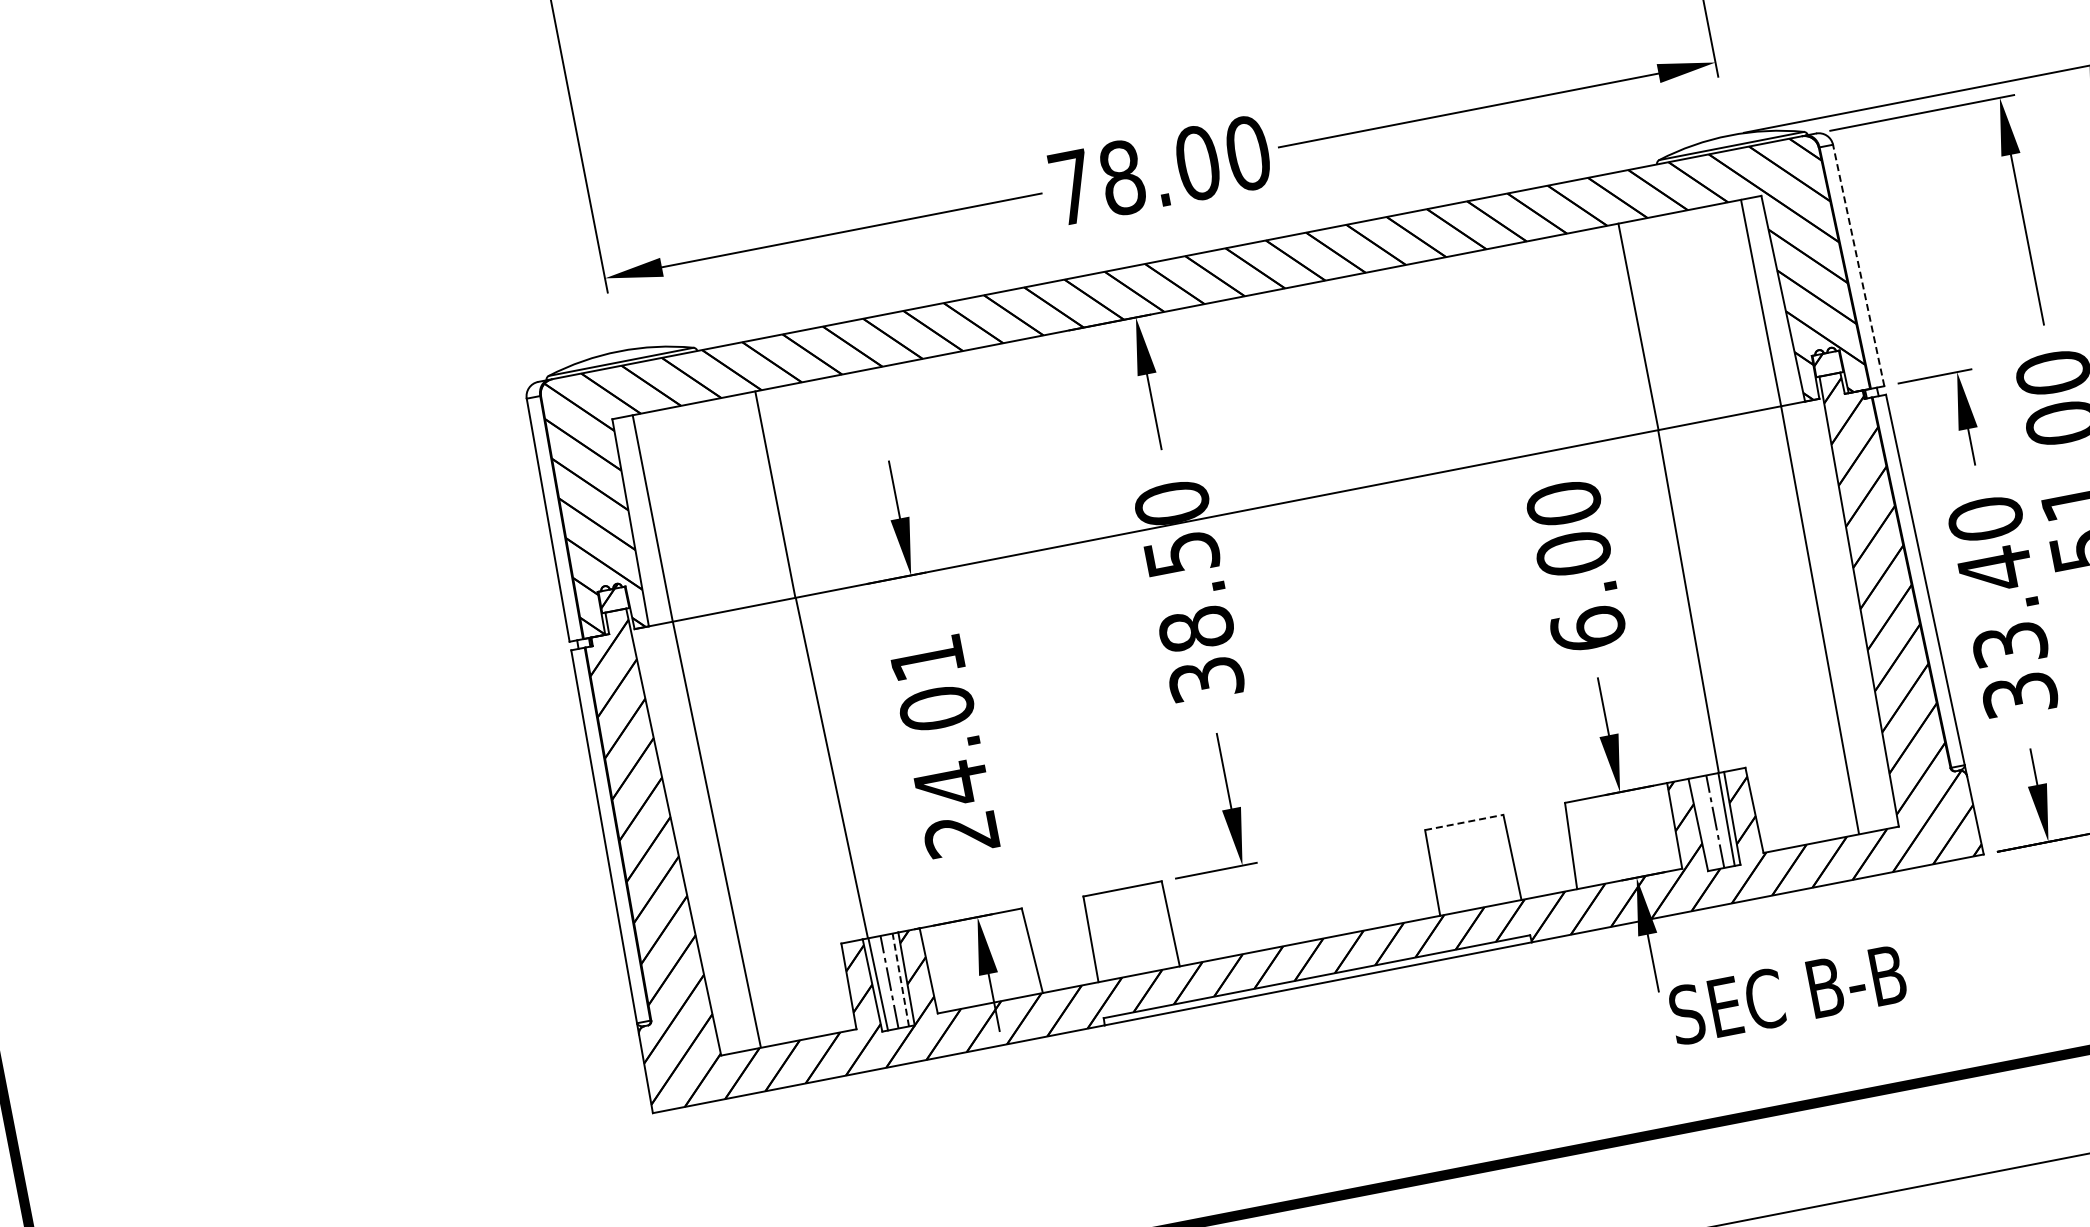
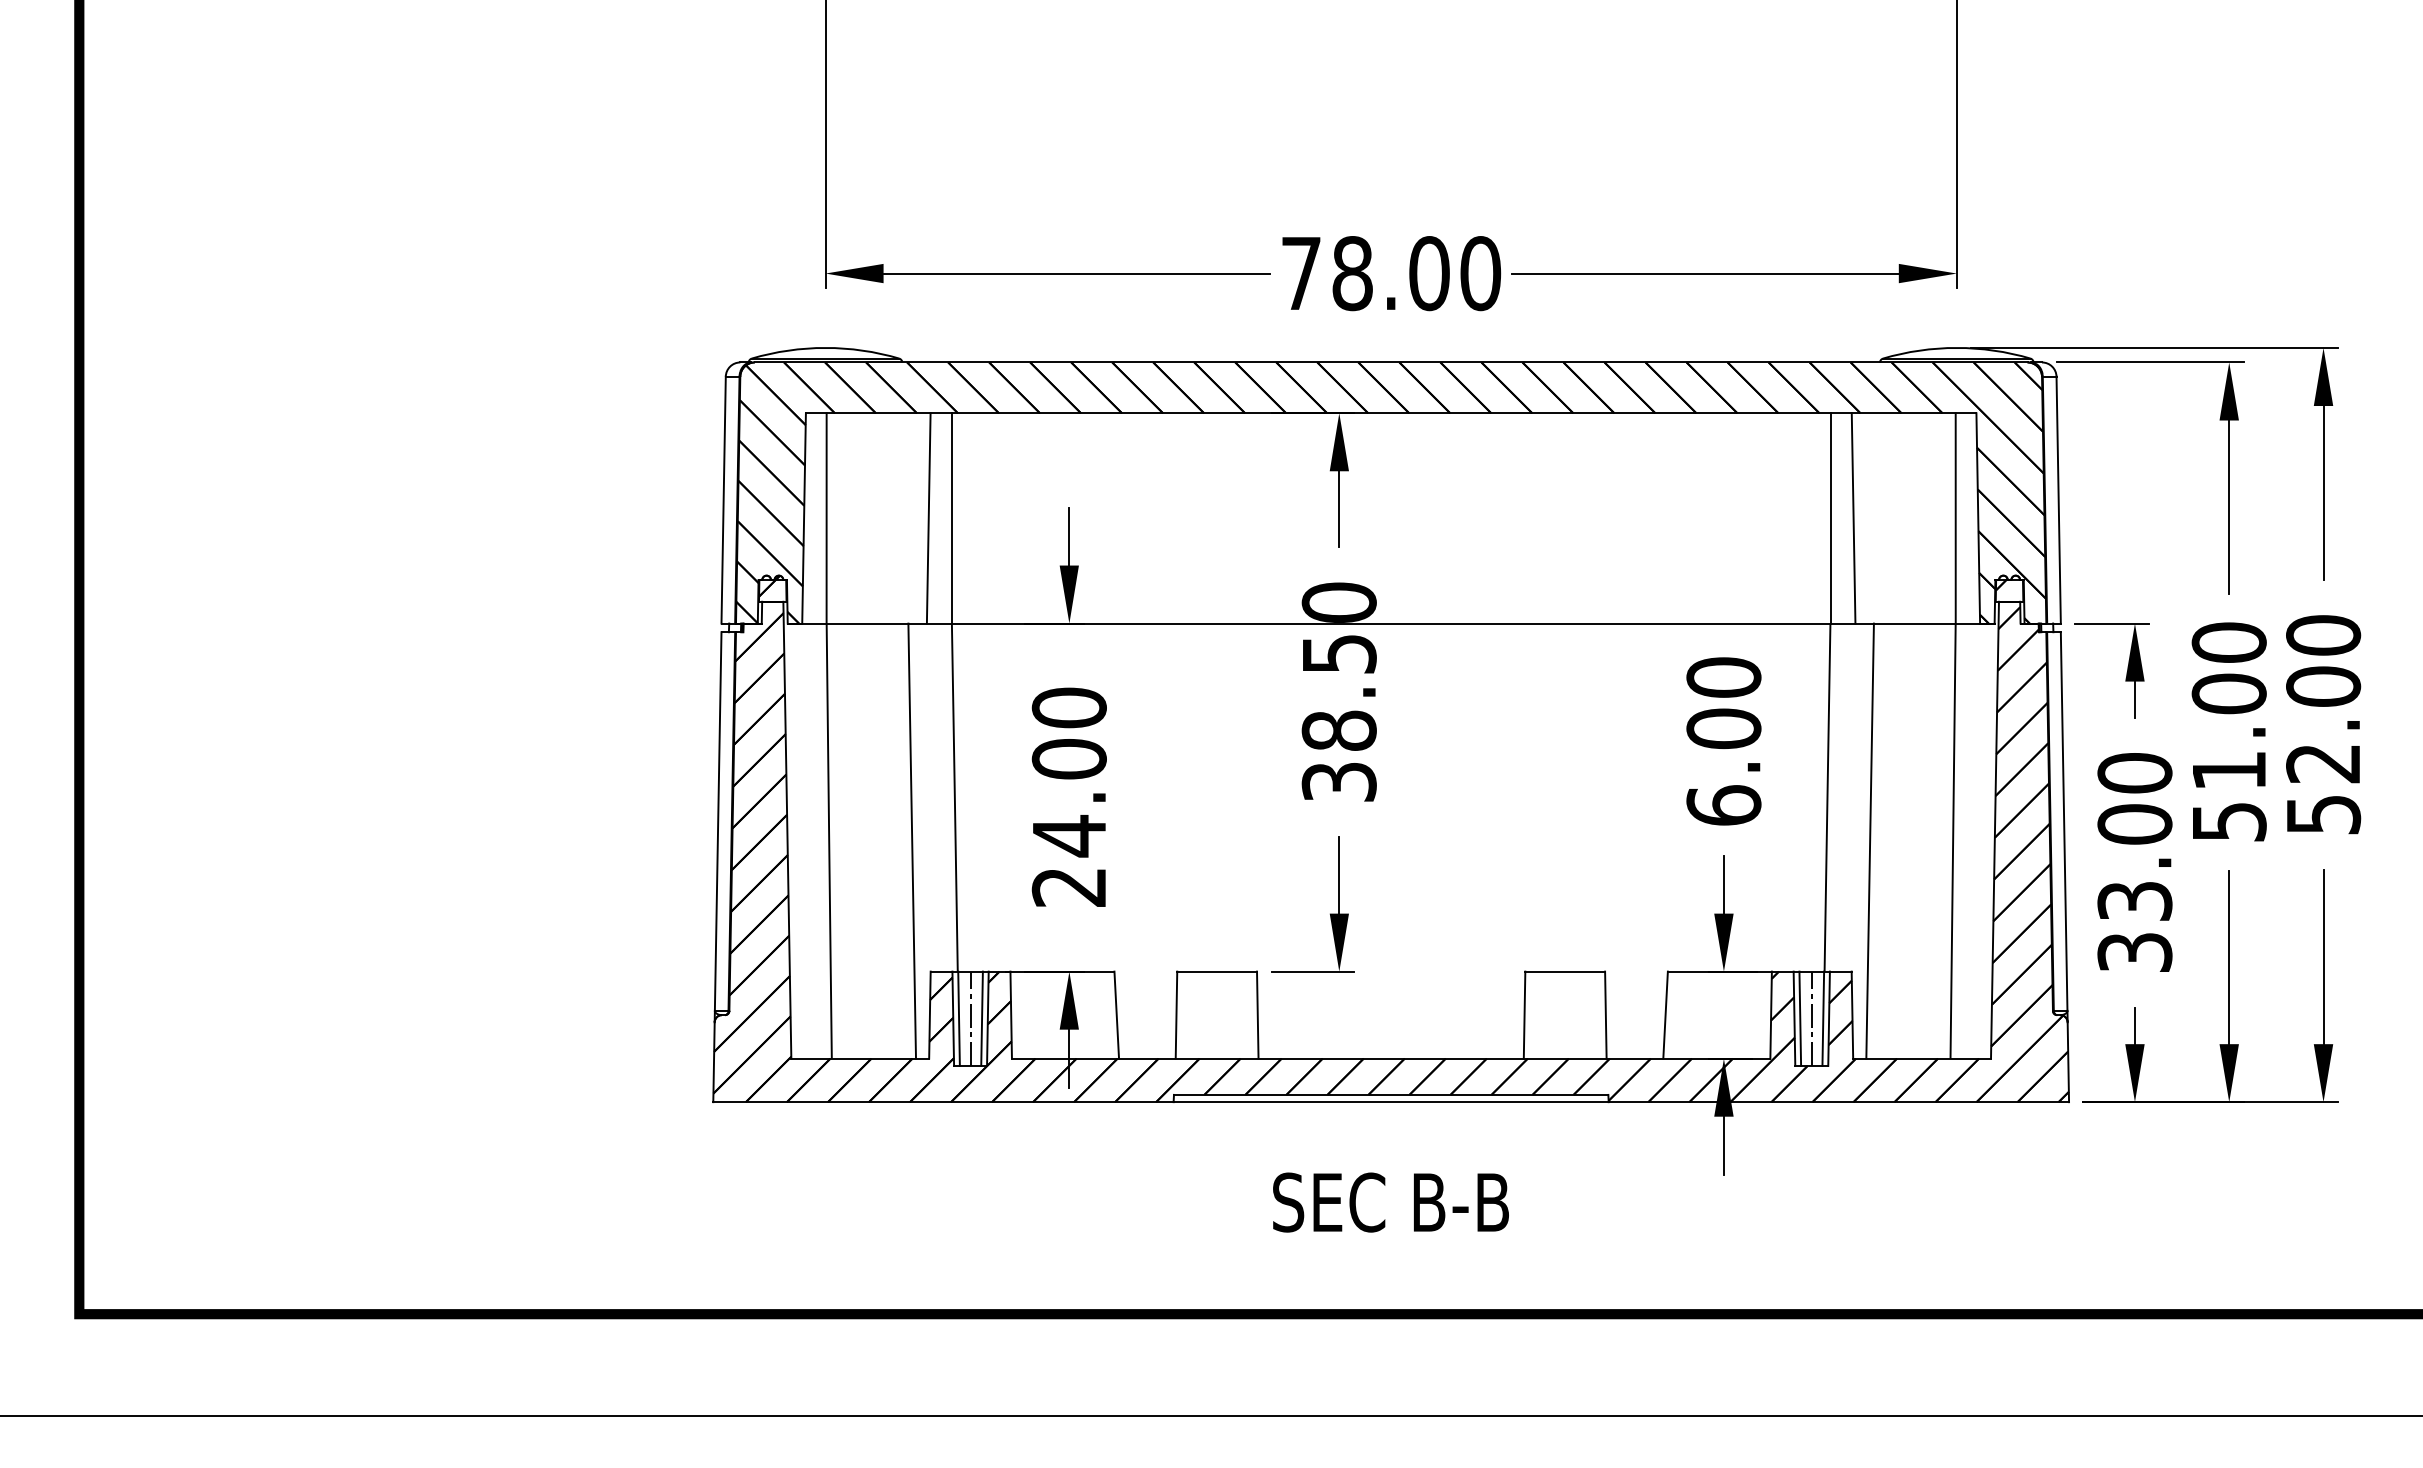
line: (1858, 264) -> (2058, 499), dashed -> solid
line: (1660, 322) -> (1853, 518), added
line: (752, 499) -> (928, 518), added
text: (1995, 569) -> (2134, 824), 33.40 -> 33.00
line: (1737, 635) -> (1869, 840), added
text: (926, 657) -> (1068, 707), 24.01 -> 24.00
line: (798, 818) -> (912, 840), added
line: (1464, 822) -> (1565, 971), dashed -> solid
line: (1704, 823) -> (1800, 1018), added
line: (901, 979) -> (982, 1018), dashed -> solid
text: (1787, 994) -> (1390, 1202), moved

